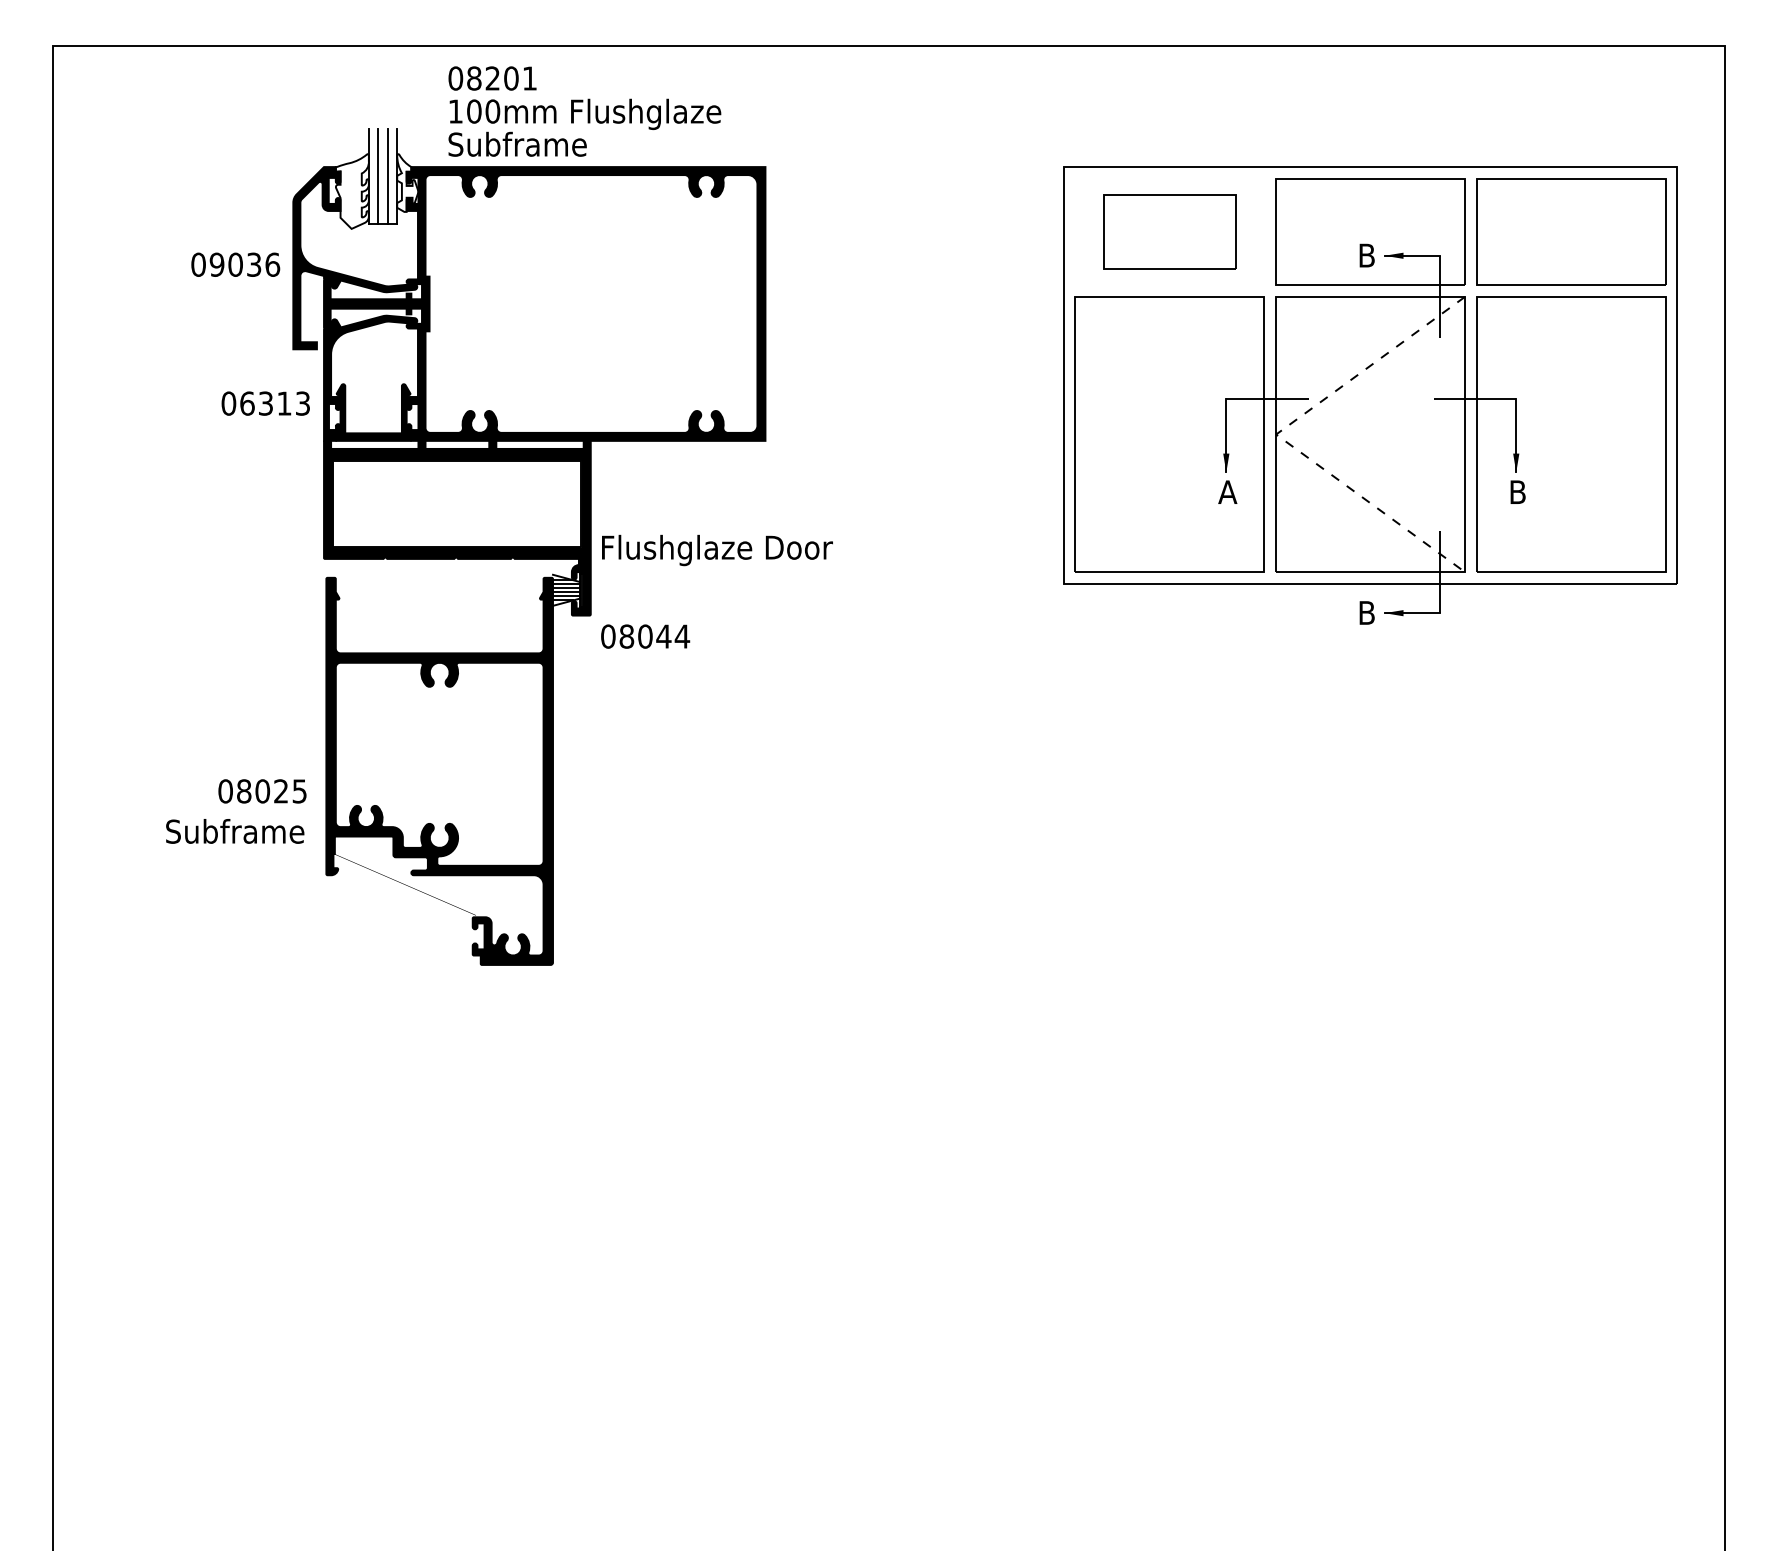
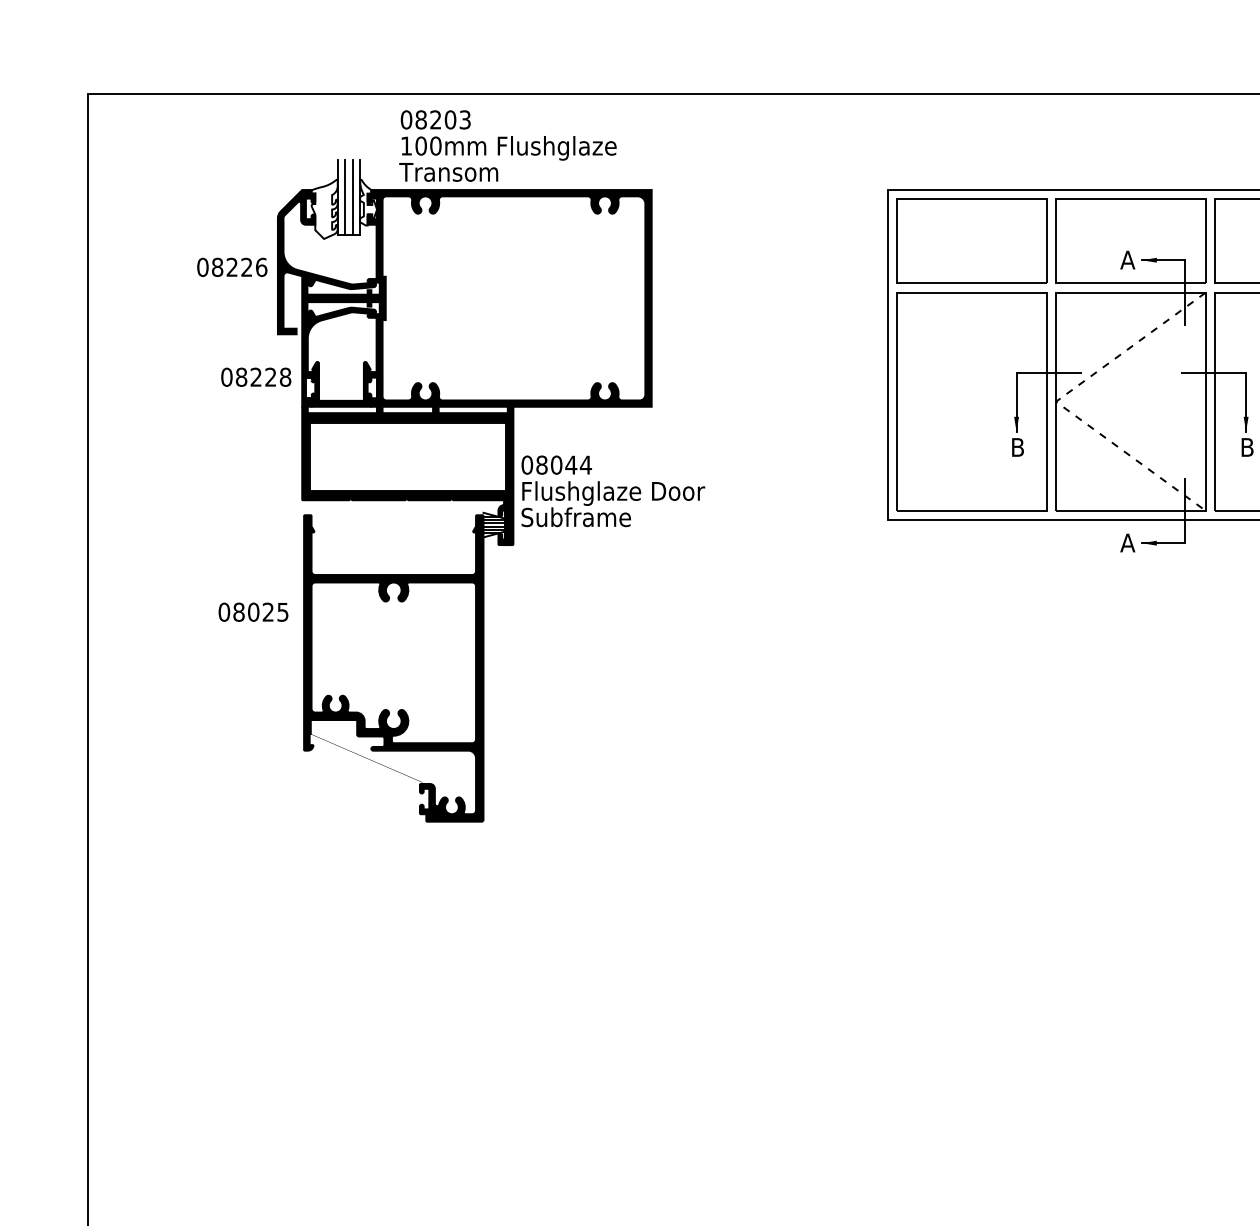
text: (529, 78) -> (464, 119), 08201 -> 08203
text: (516, 143) -> (454, 171), Subframe -> Transom
part: (1169, 231) -> (971, 241), size x1.43
text: (1366, 255) -> (1127, 260), B -> A
text: (235, 264) -> (232, 267), 09036 -> 08226
text: (275, 403) -> (263, 377), 06313 -> 08228
text: (1227, 491) -> (1017, 446), A -> B
text: (1366, 612) -> (1127, 542), B -> A
text: (645, 636) -> (556, 465), moved
text: (262, 791) -> (253, 612), moved
text: (235, 831) -> (576, 517), moved

